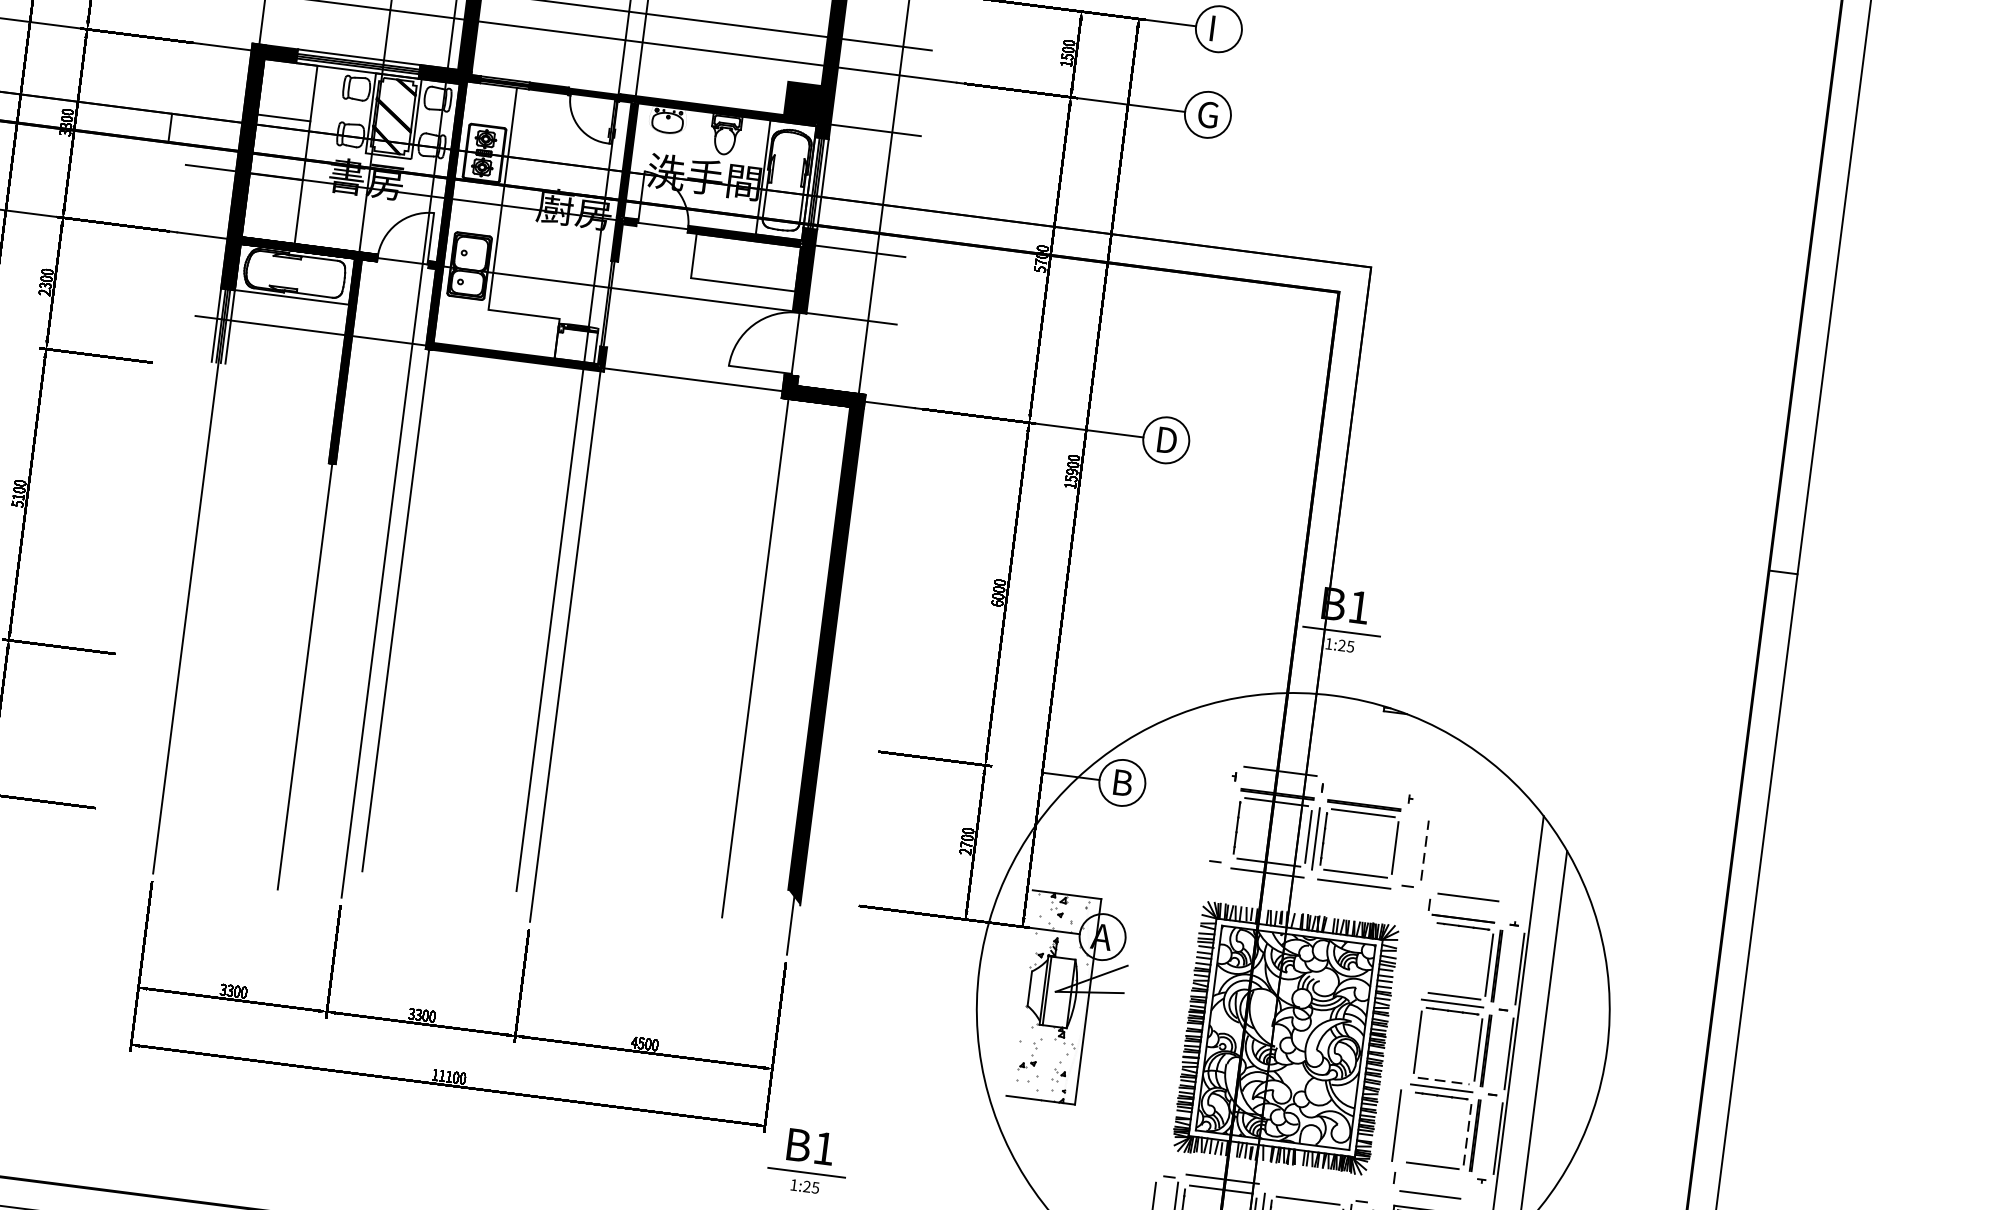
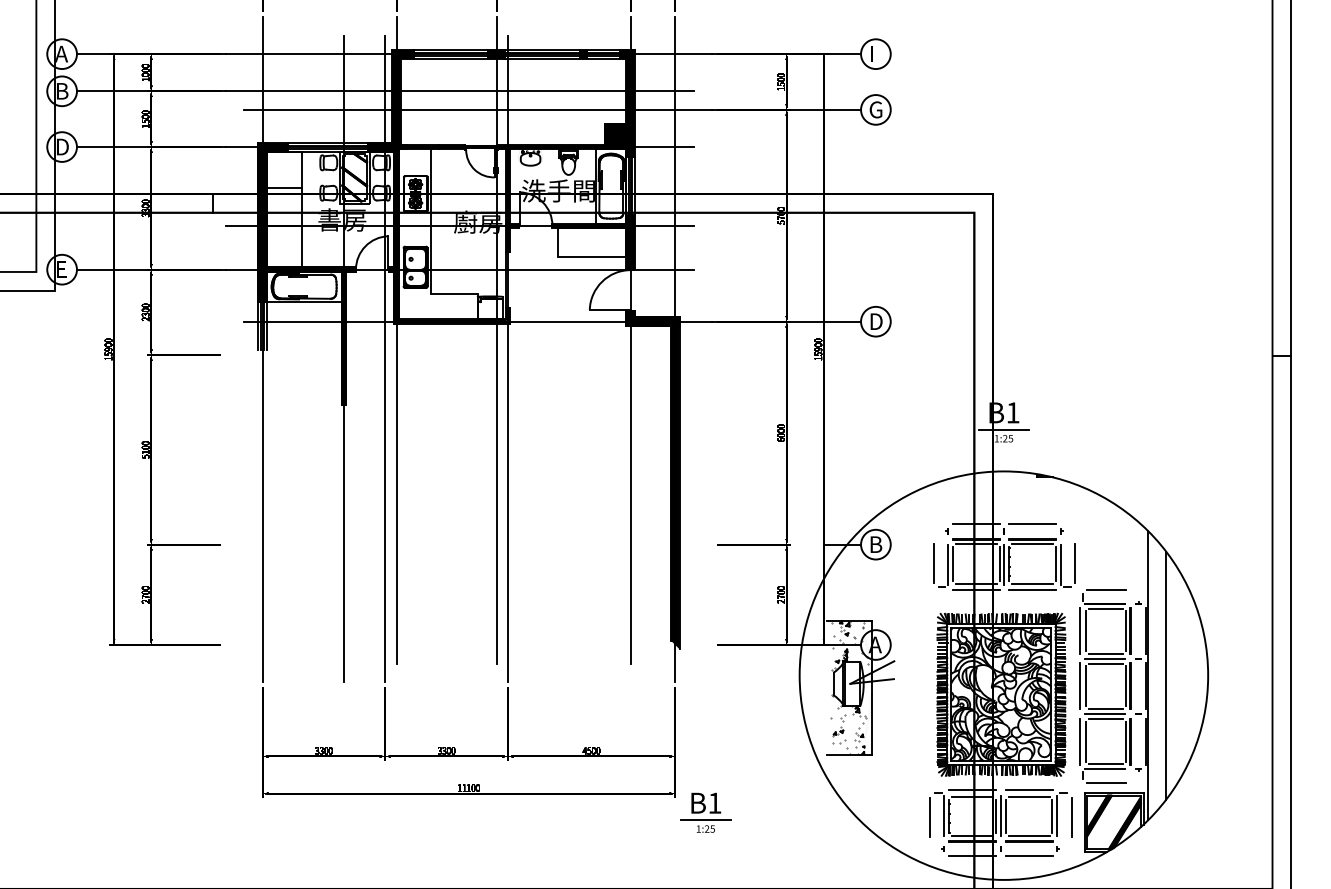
line: (1366, 782) -> (1032, 524), added
line: (1207, 821) -> (933, 562), added
line: (1228, 827) -> (947, 564), added
line: (1402, 849) -> (1060, 564), added
line: (1425, 851) -> (1075, 563), dashed -> solid
line: (1418, 956) -> (1079, 631), added
line: (1428, 957) -> (1086, 631), added
line: (1407, 1040) -> (1079, 686), added
line: (1444, 1081) -> (1106, 709), dashed -> solid
line: (1407, 1126) -> (1086, 741), added
line: (1467, 1134) -> (1125, 741), dashed -> solid
line: (1430, 1173) -> (1105, 769), added
line: (1308, 1190) -> (1028, 790), added

